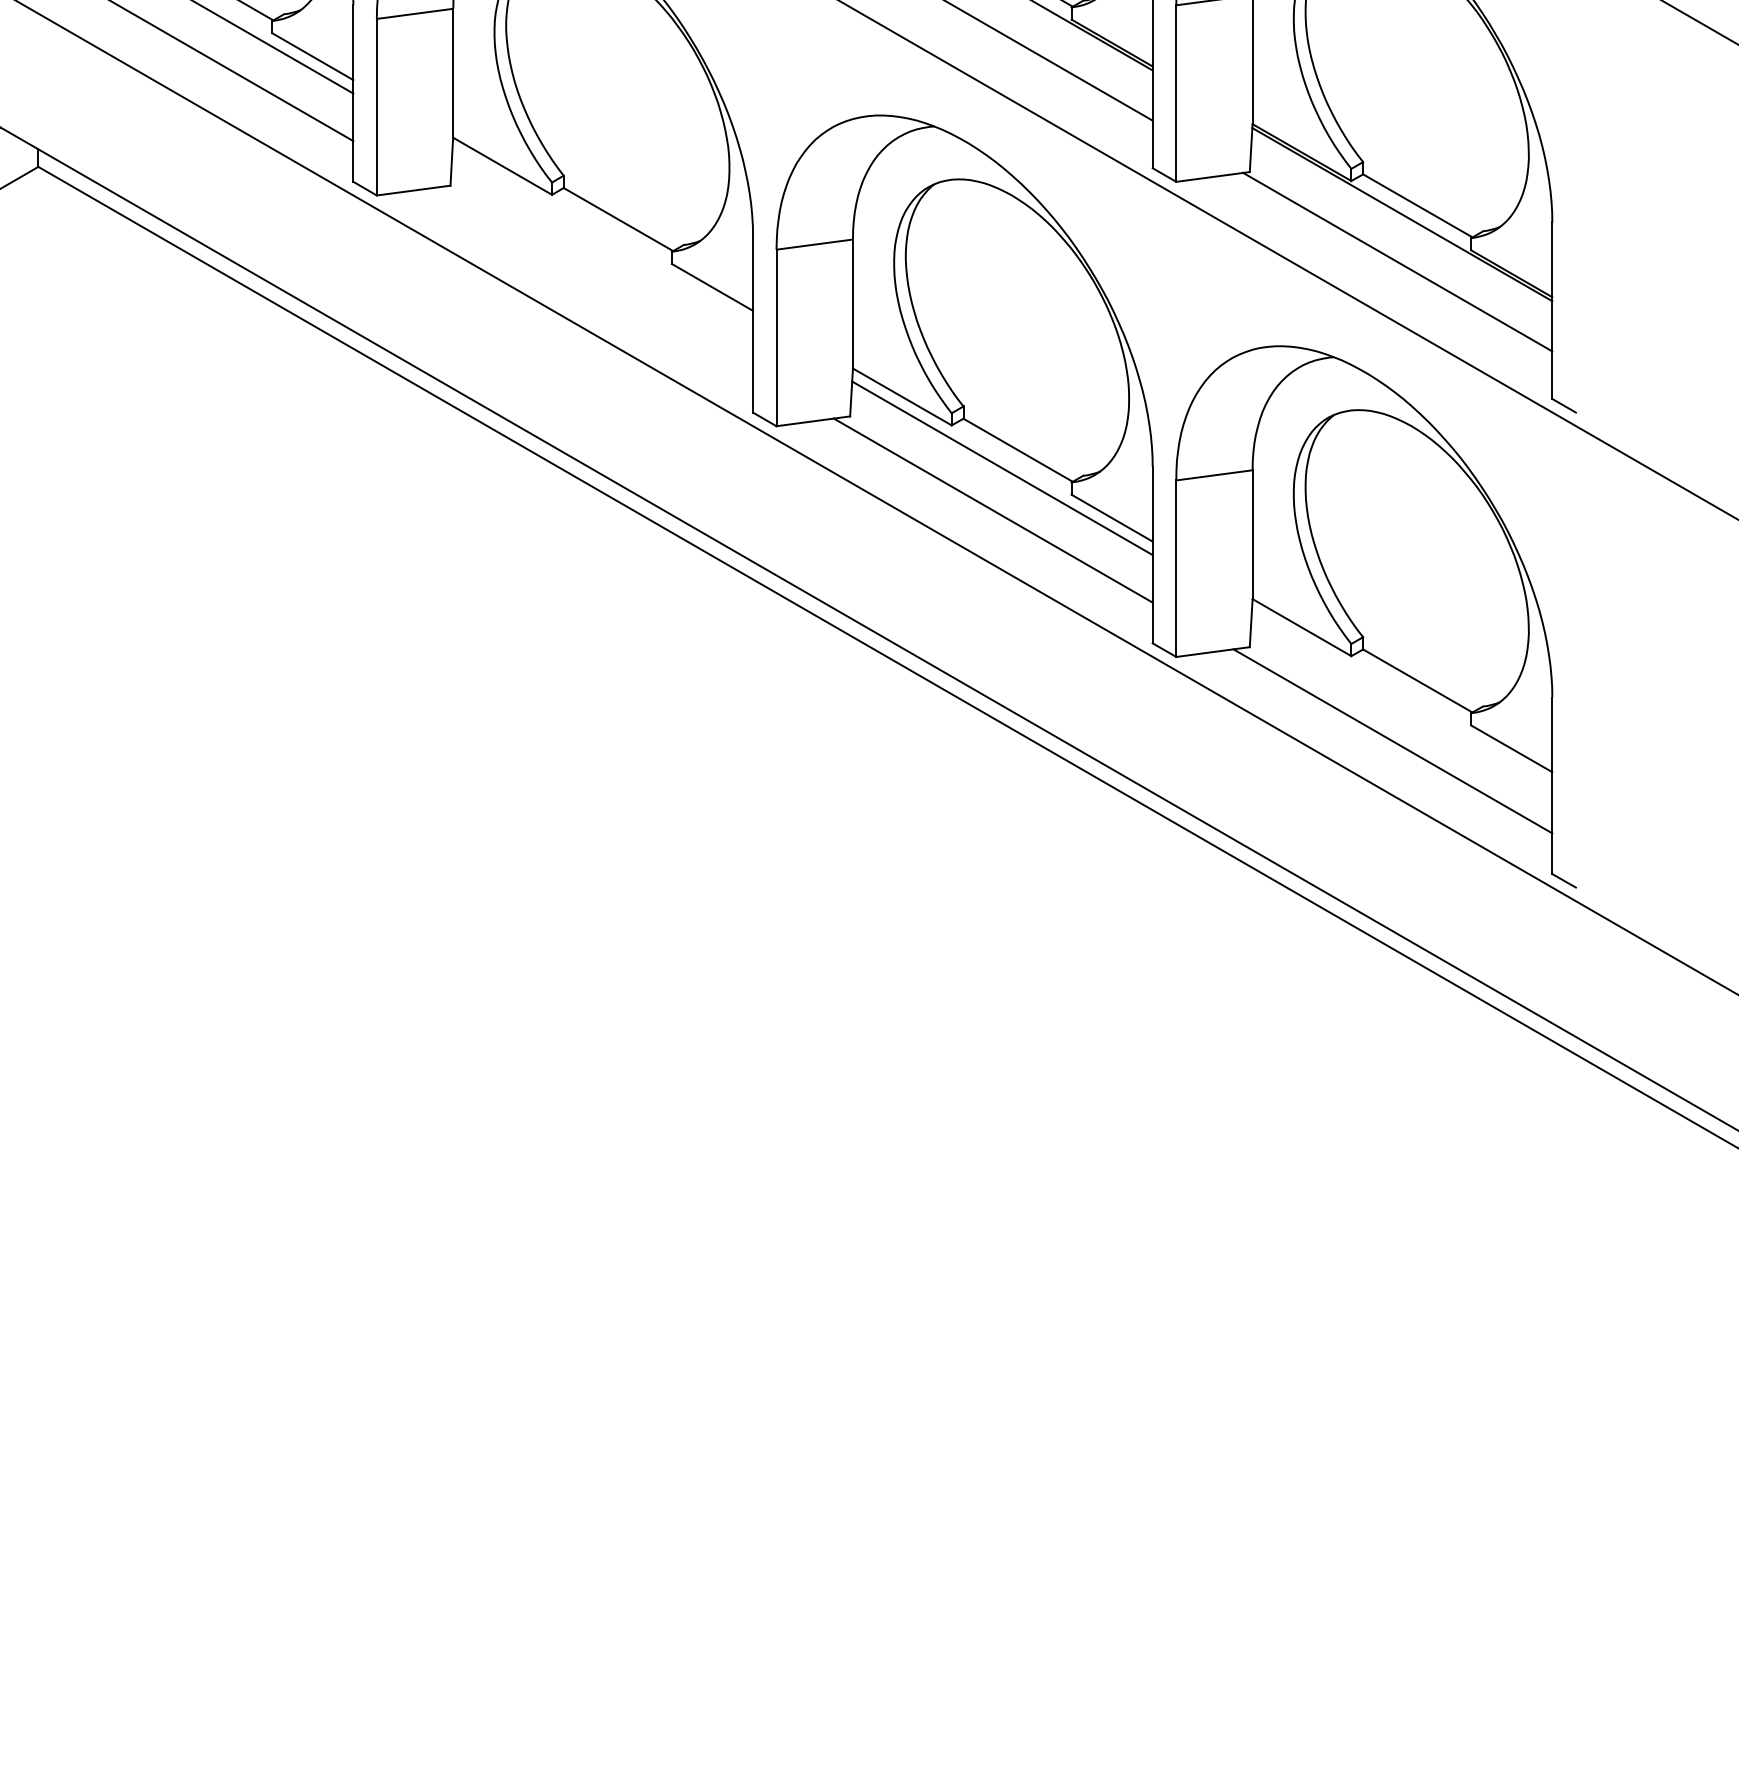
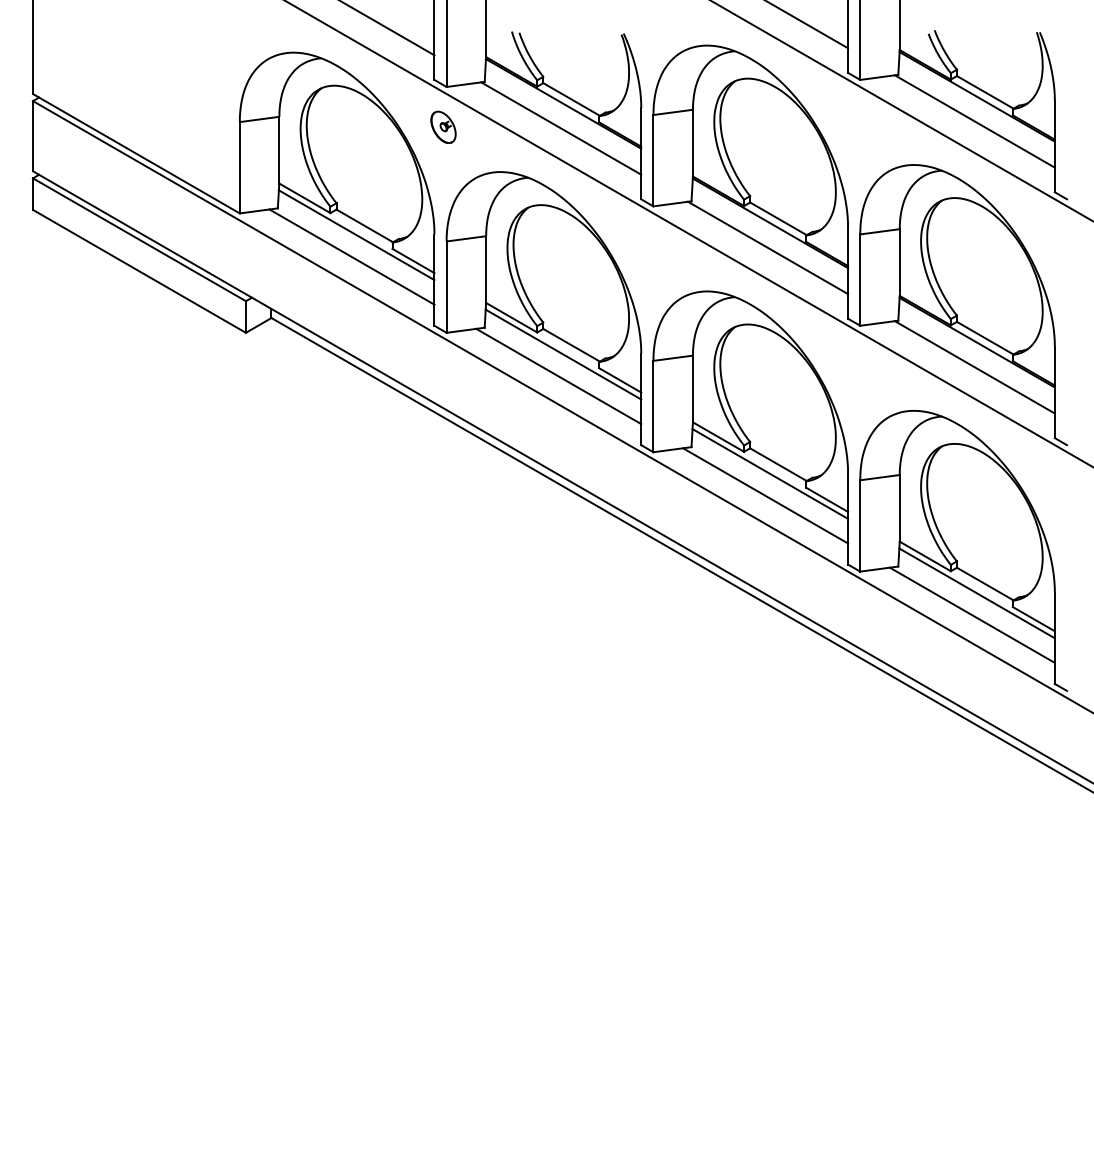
line: (602, 237) -> (563, 354), added
line: (593, 279) -> (558, 376), added
line: (1400, 699) -> (976, 593), added

